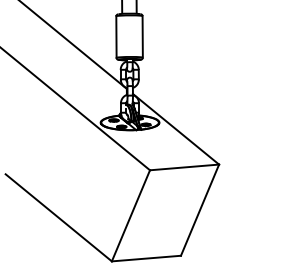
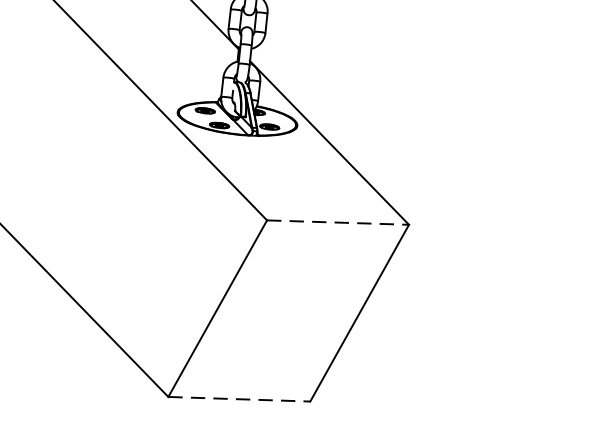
line: (184, 167) -> (337, 222), solid -> dashed
line: (146, 258) -> (239, 399), solid -> dashed

